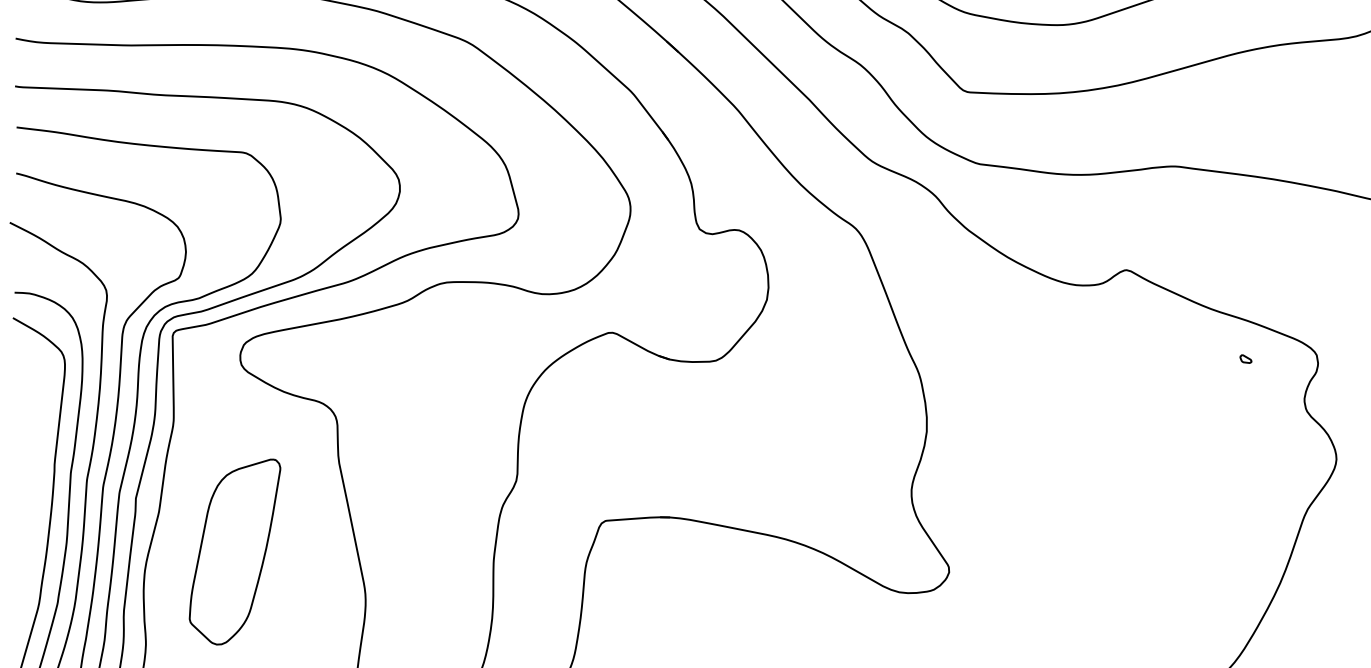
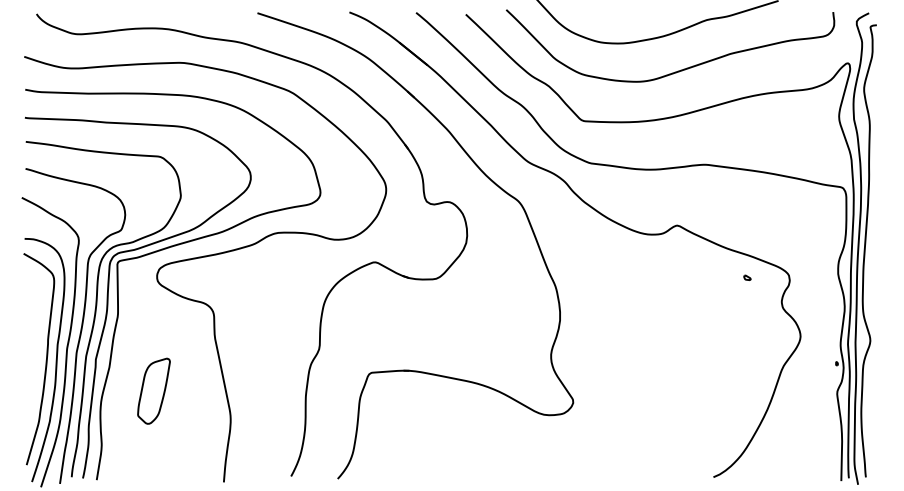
part: (234, 552) -> (153, 391), size x0.6

